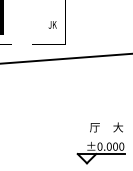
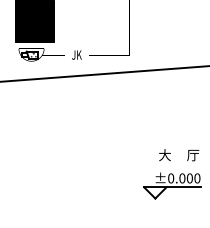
text: (52, 24) -> (76, 54), moved
text: (94, 127) -> (164, 155), 厅 -> 大
text: (118, 127) -> (193, 155), 大 -> 厅

